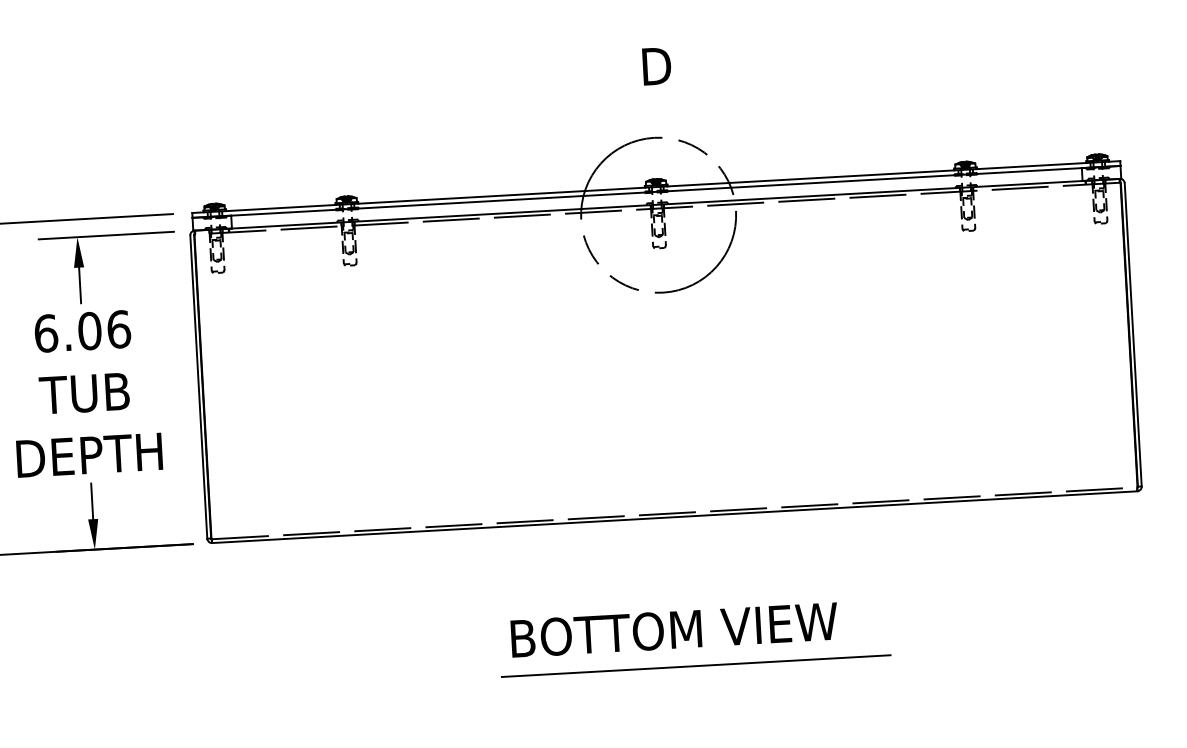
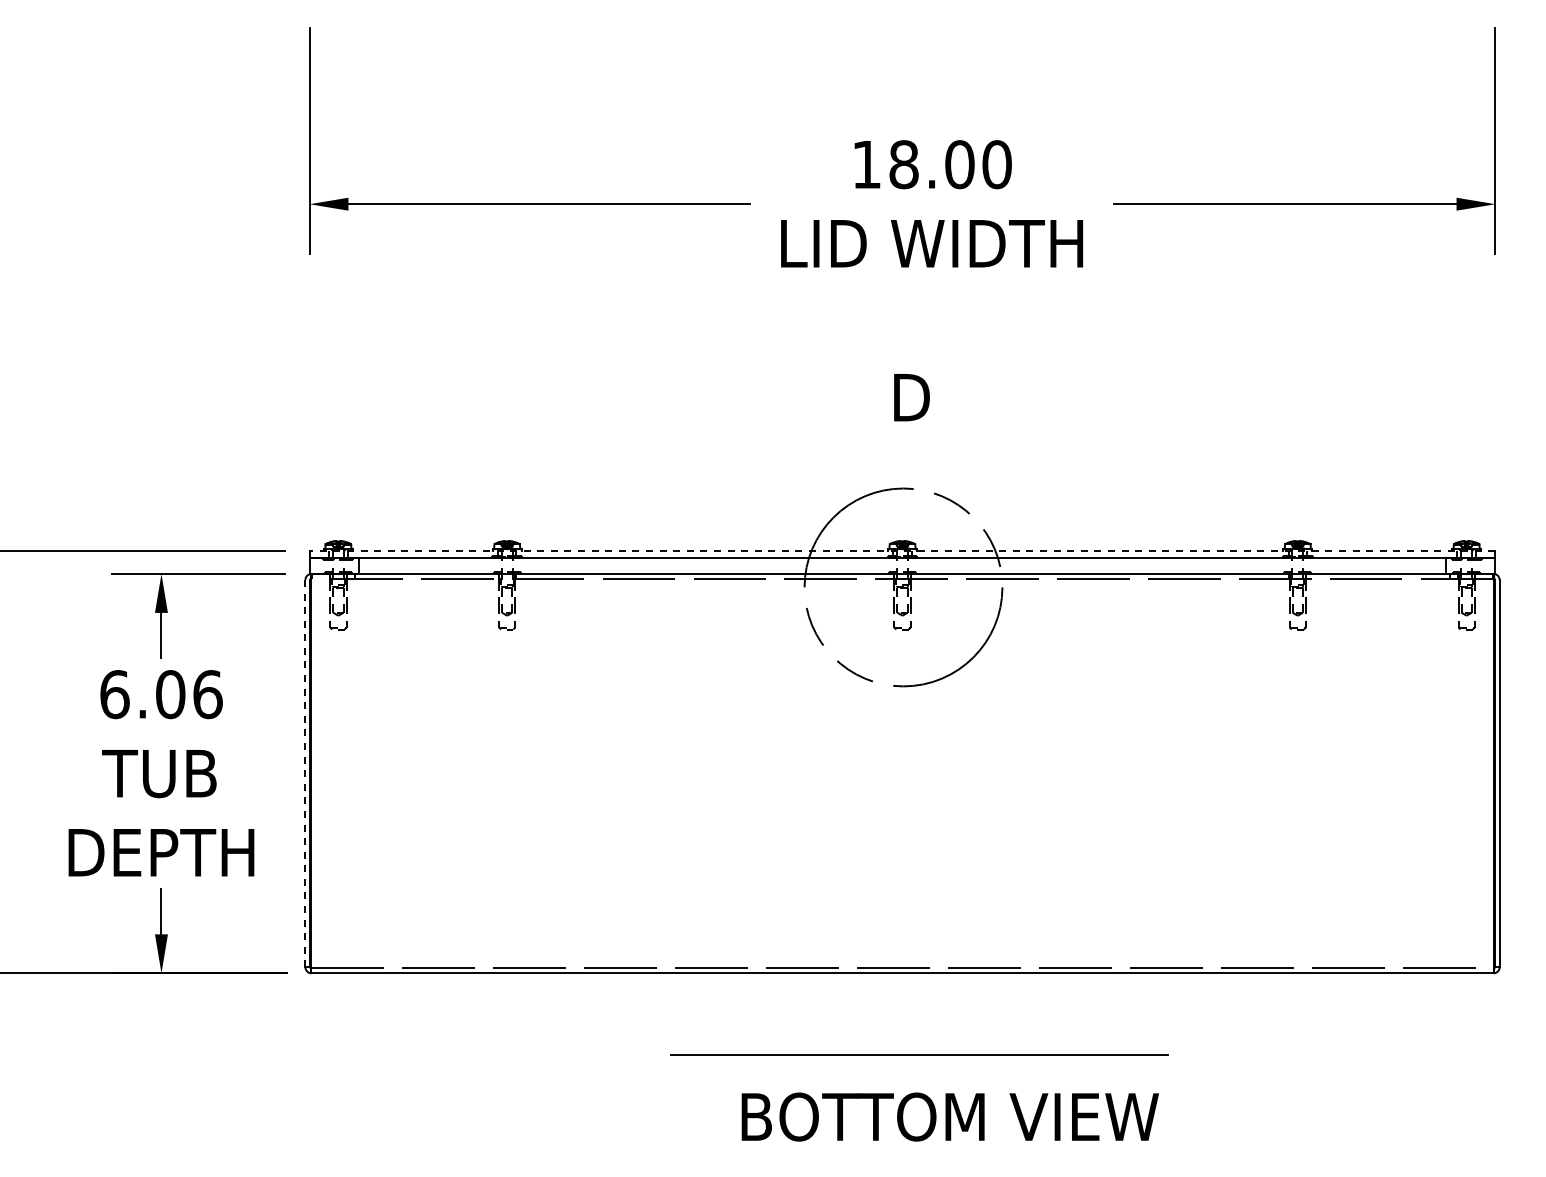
line: (656, 187) -> (902, 551), solid -> dashed
line: (198, 386) -> (305, 773), solid -> dashed
text: (673, 629) -> (949, 1116), moved
line: (696, 666) -> (919, 1054), moved

